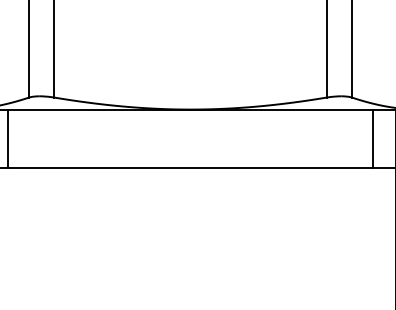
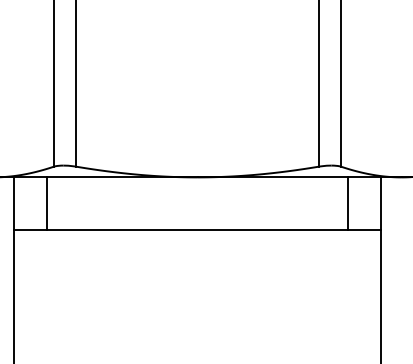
line: (7, 138) -> (46, 203), moved
line: (373, 138) -> (348, 203), moved

